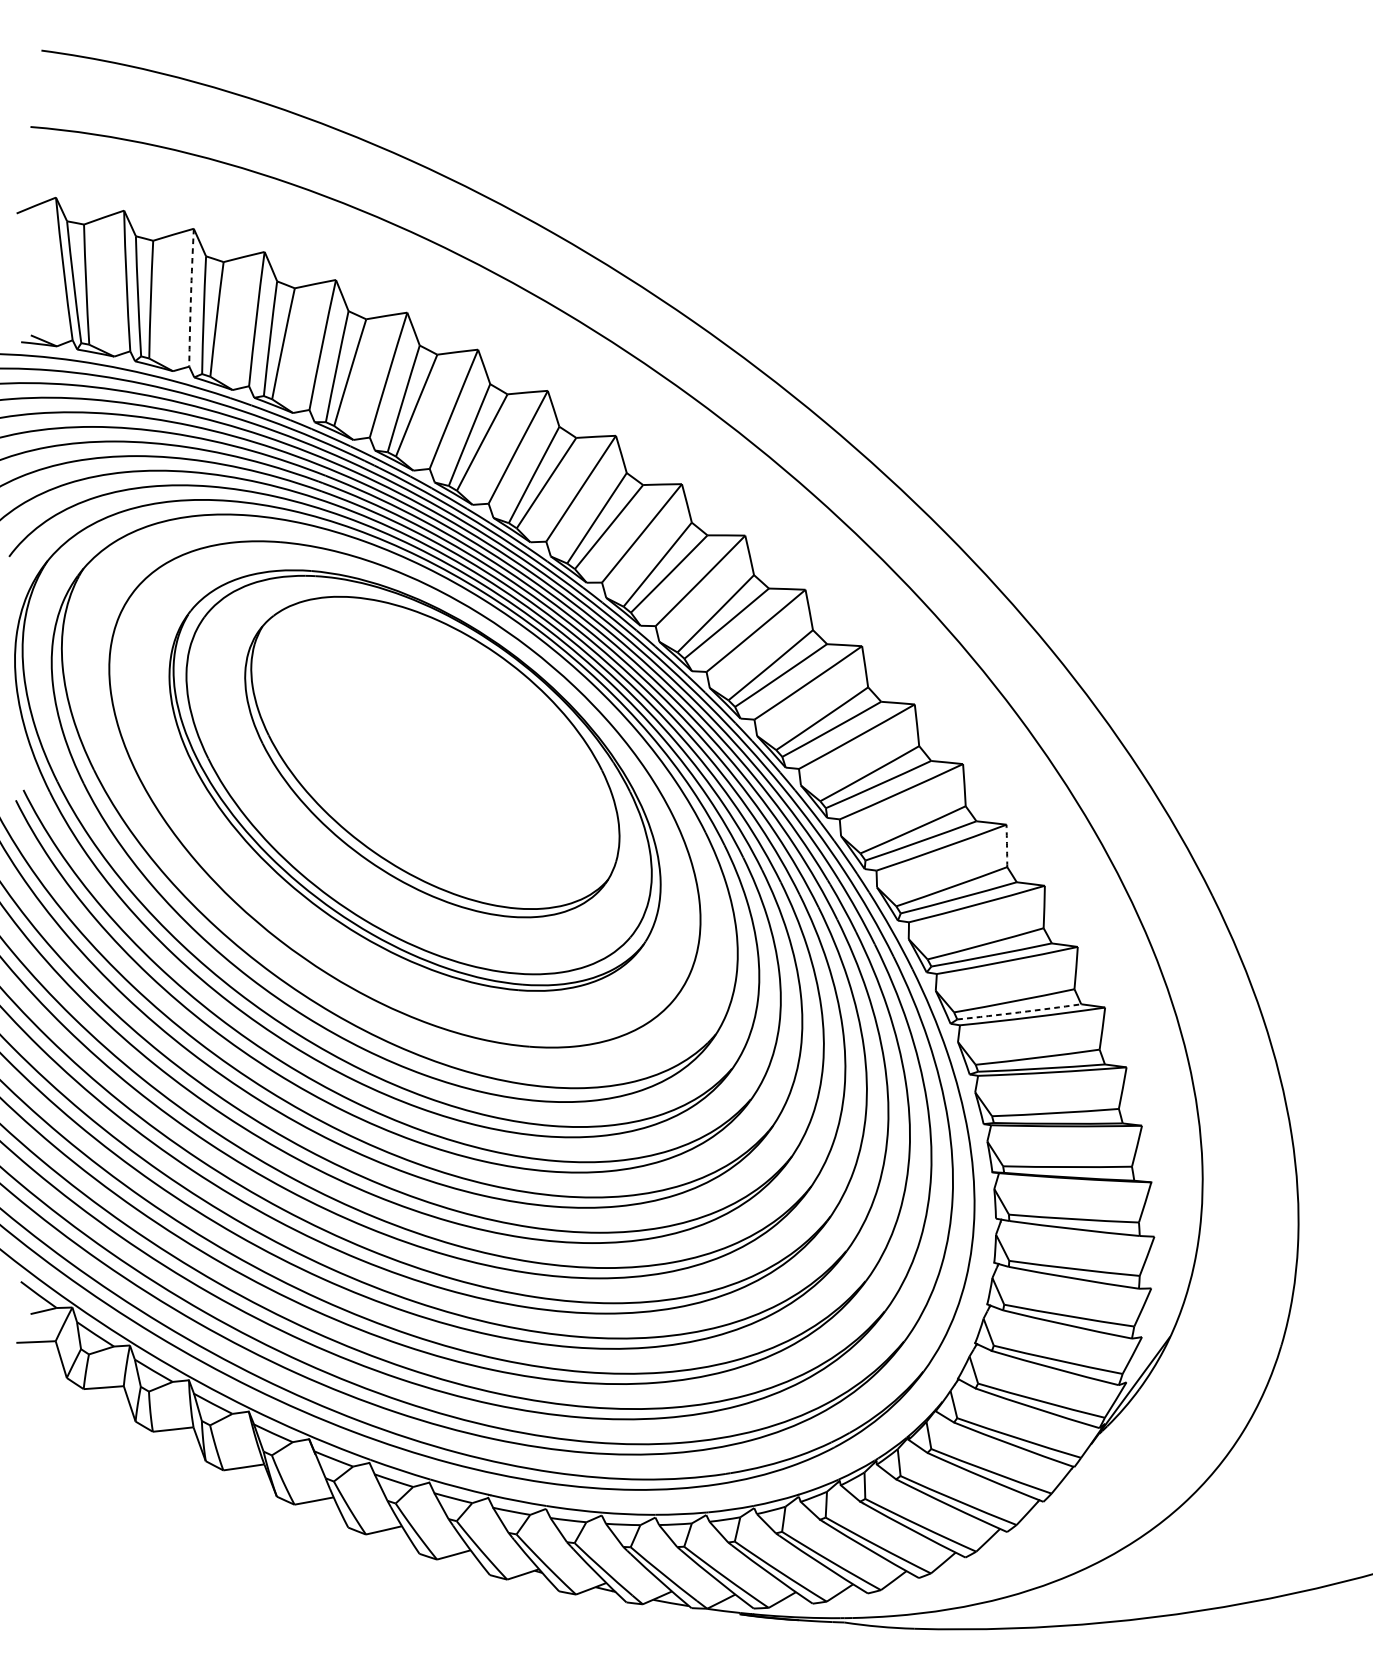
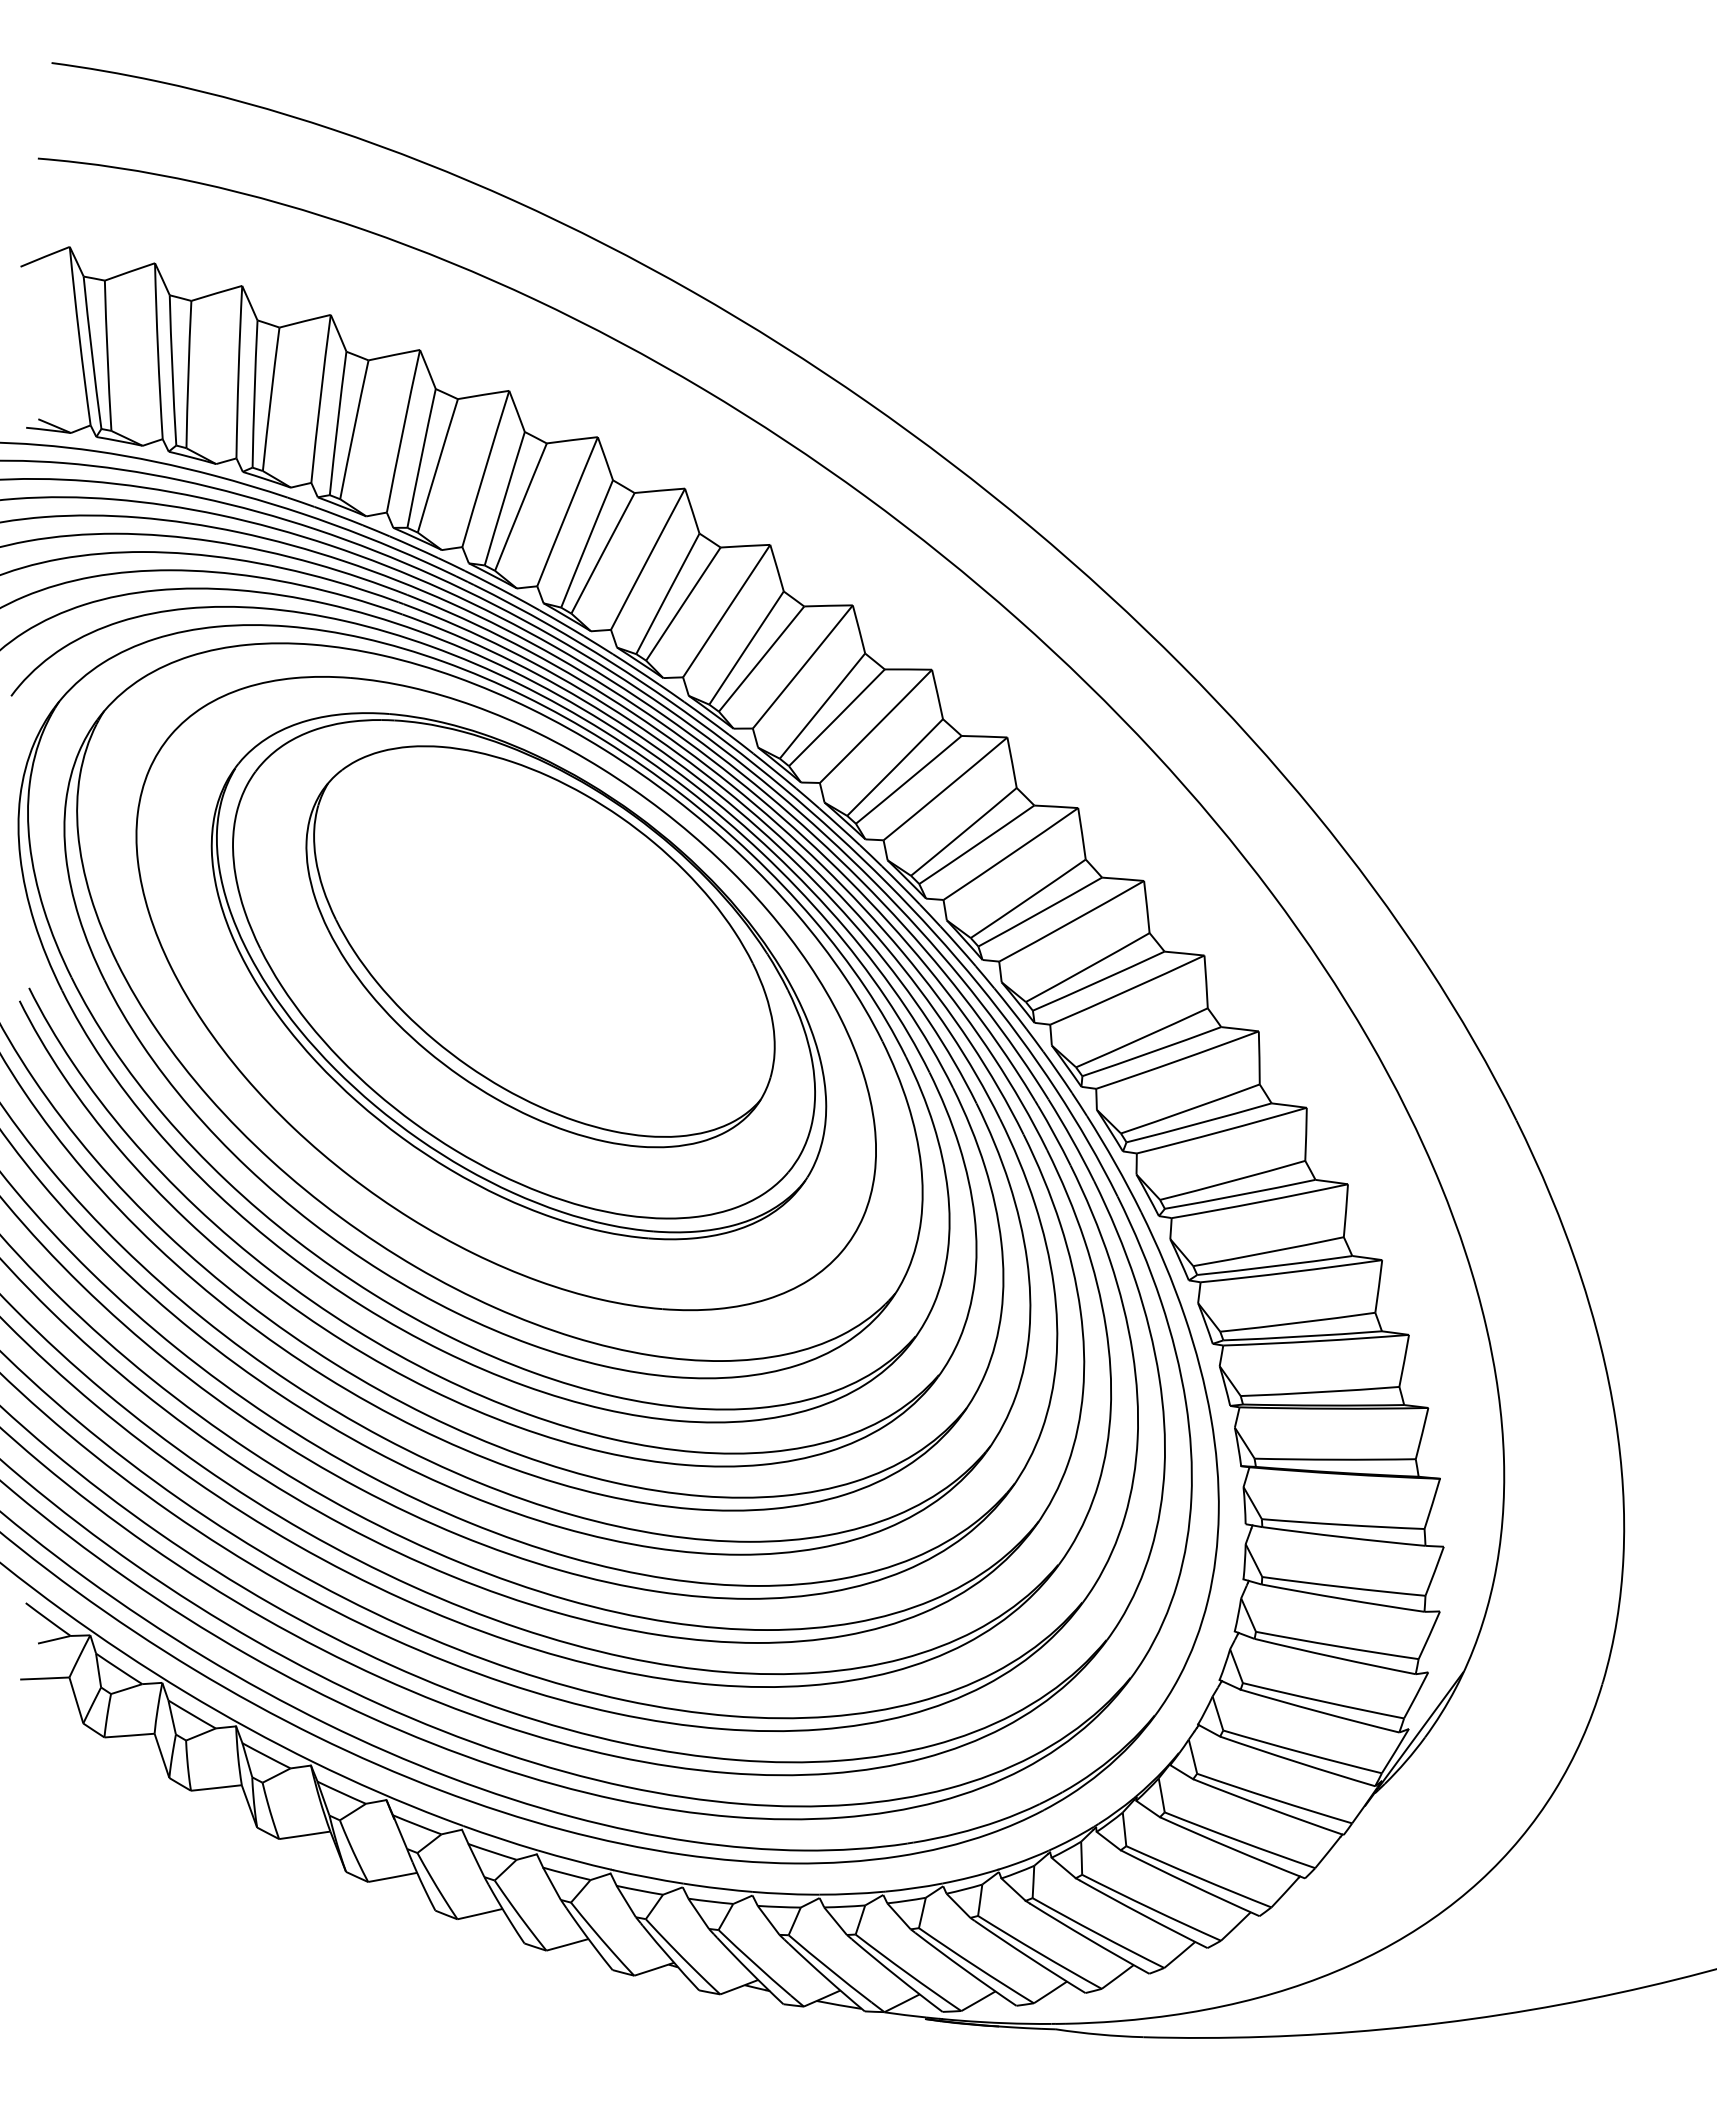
arc: (190, 298) -> (238, 372), dashed -> solid
arc: (1007, 845) -> (1259, 1057), dashed -> solid
arc: (1019, 1012) -> (1274, 1266), dashed -> solid

